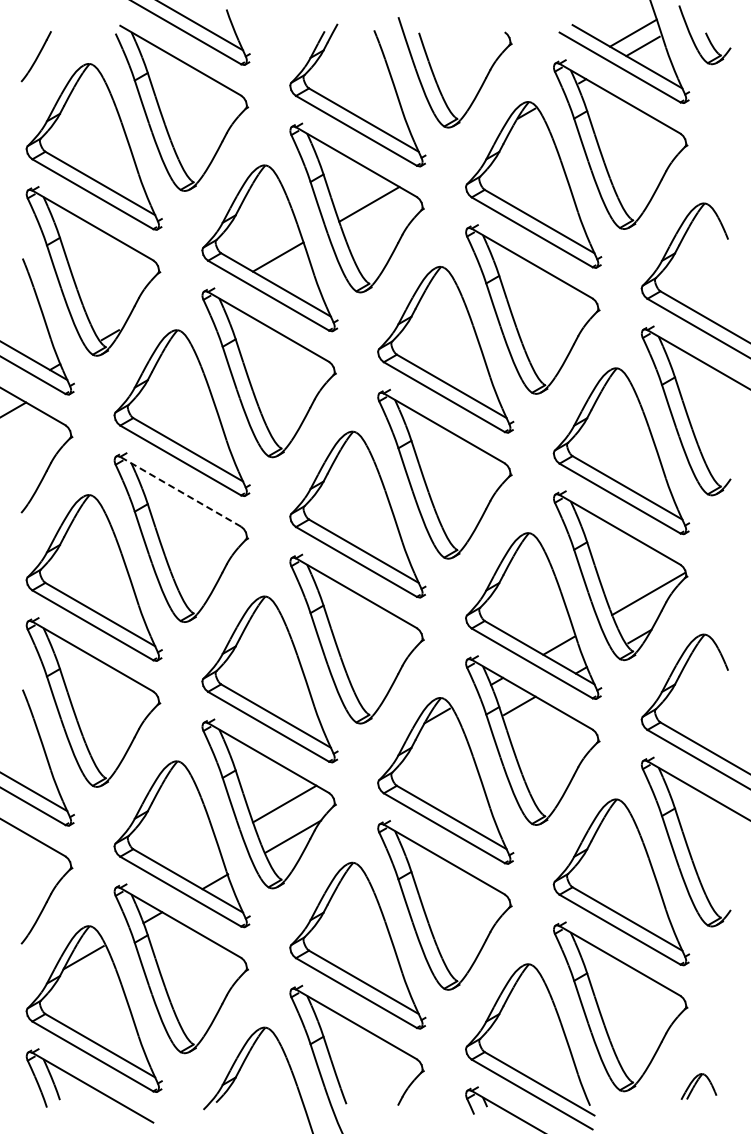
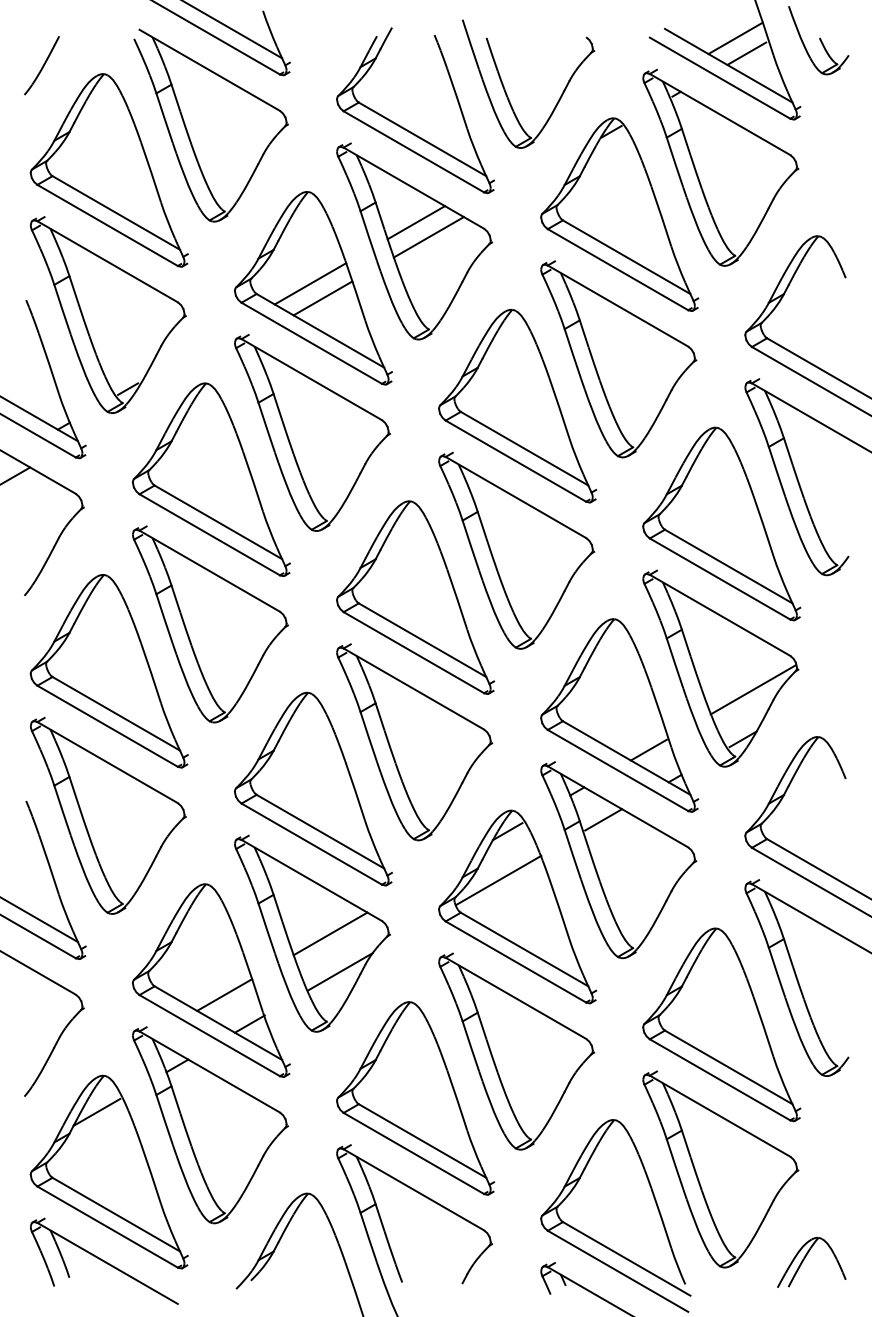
line: (358, 191) -> (416, 222), added
line: (267, 244) -> (310, 283), added
line: (180, 491) -> (209, 570), dashed -> solid
line: (429, 757) -> (498, 879), added
line: (193, 856) -> (224, 994), added
part: (698, 1086) -> (811, 1262), size x1.67

